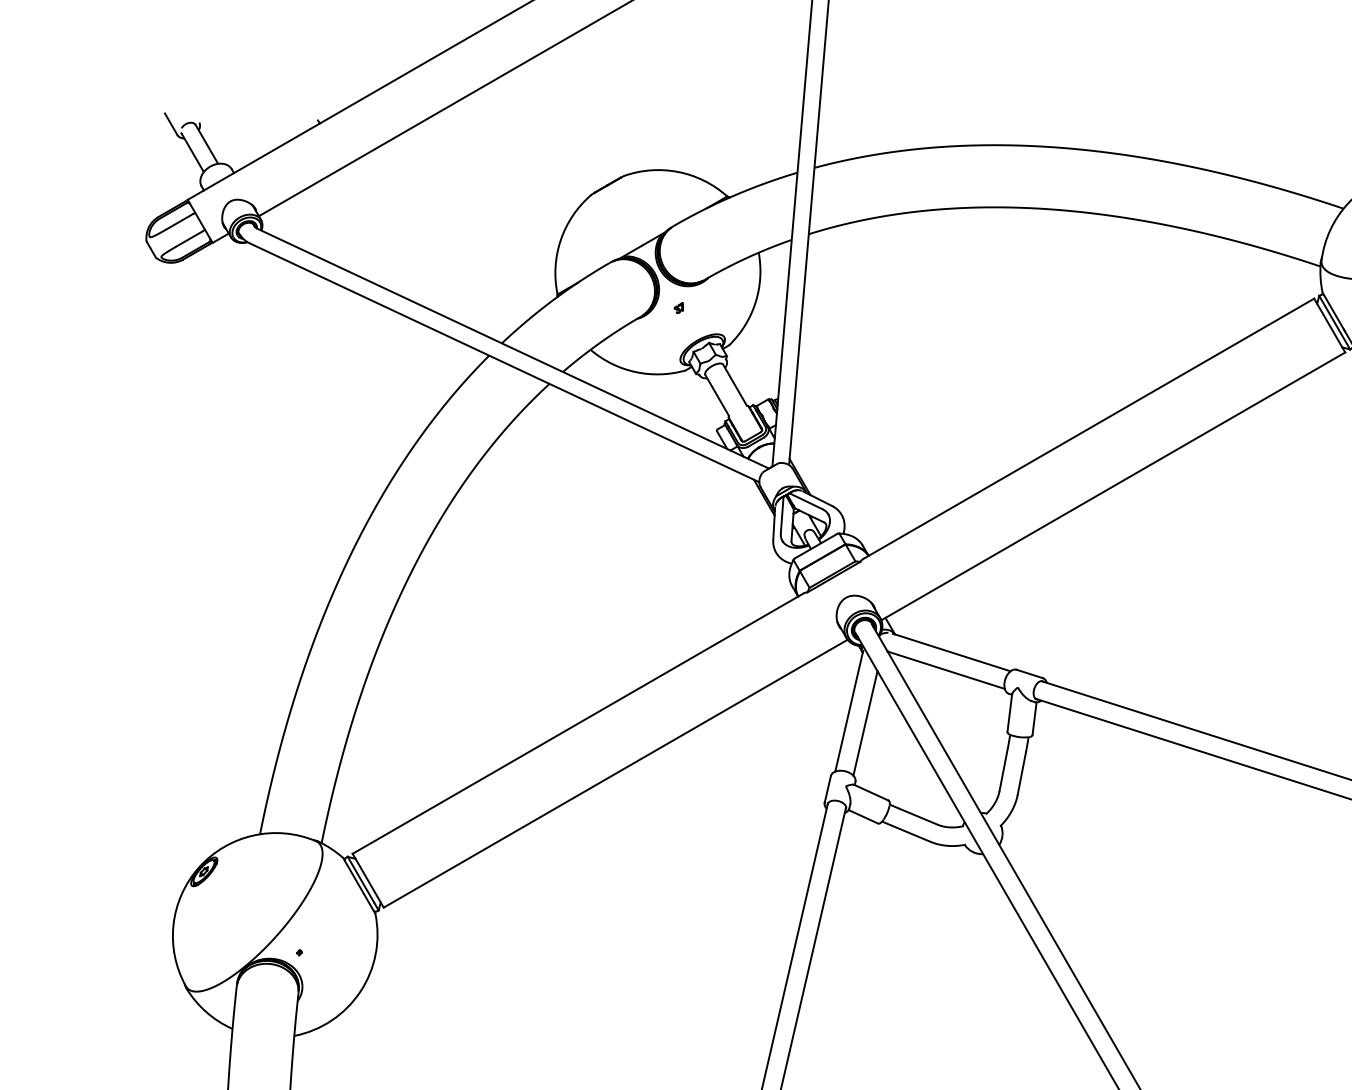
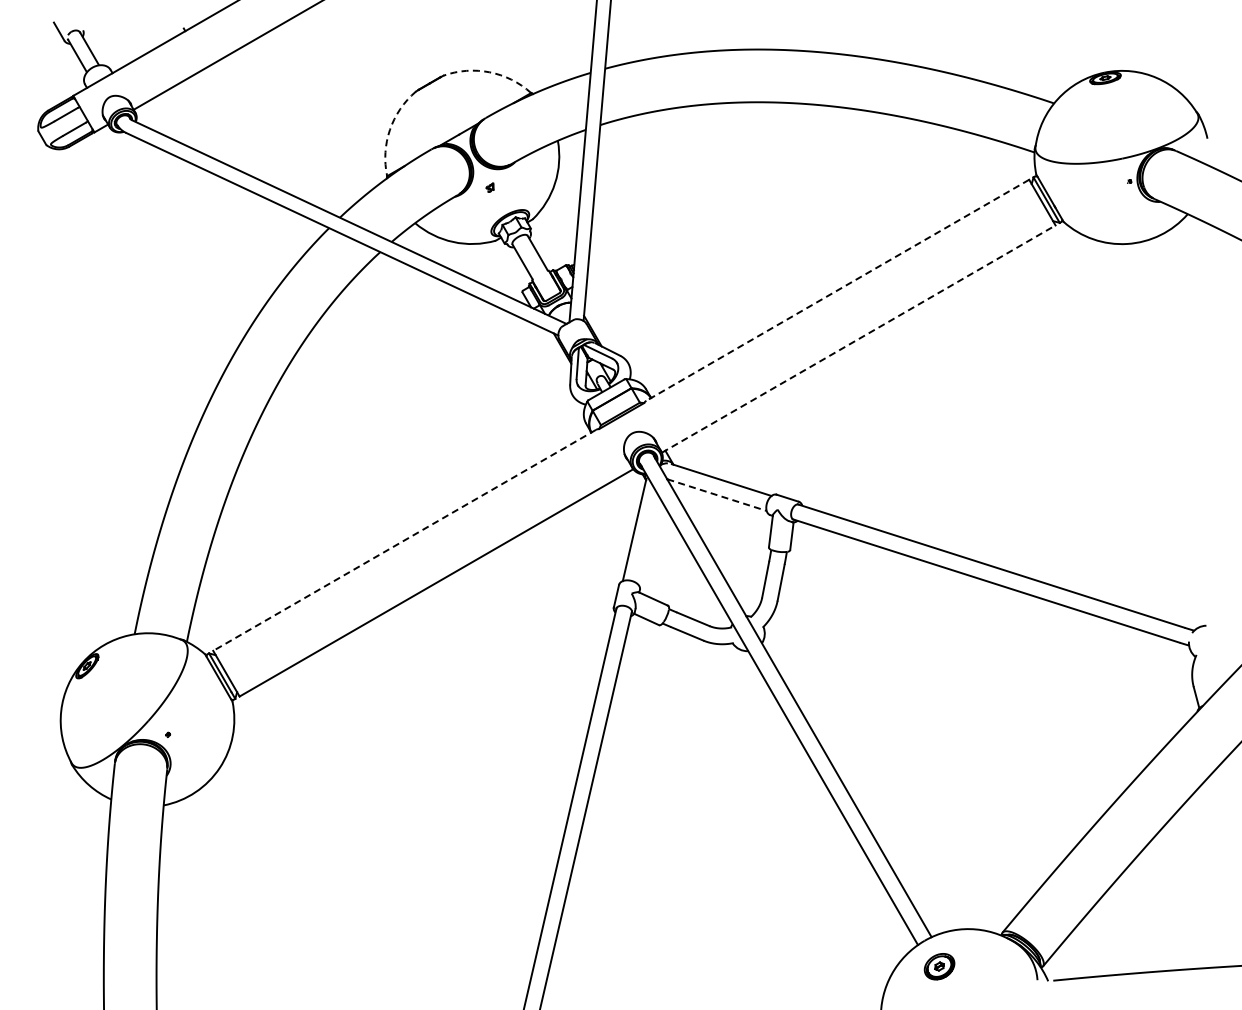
arc: (678, 172) -> (489, 72), solid -> dashed
arc: (560, 239) -> (389, 129), solid -> dashed
line: (1088, 429) -> (837, 290), solid -> dashed
line: (1114, 485) -> (859, 338), solid -> dashed
line: (946, 670) -> (717, 495), solid -> dashed
line: (865, 722) -> (648, 539), removed
line: (578, 723) -> (404, 540), solid -> dashed

